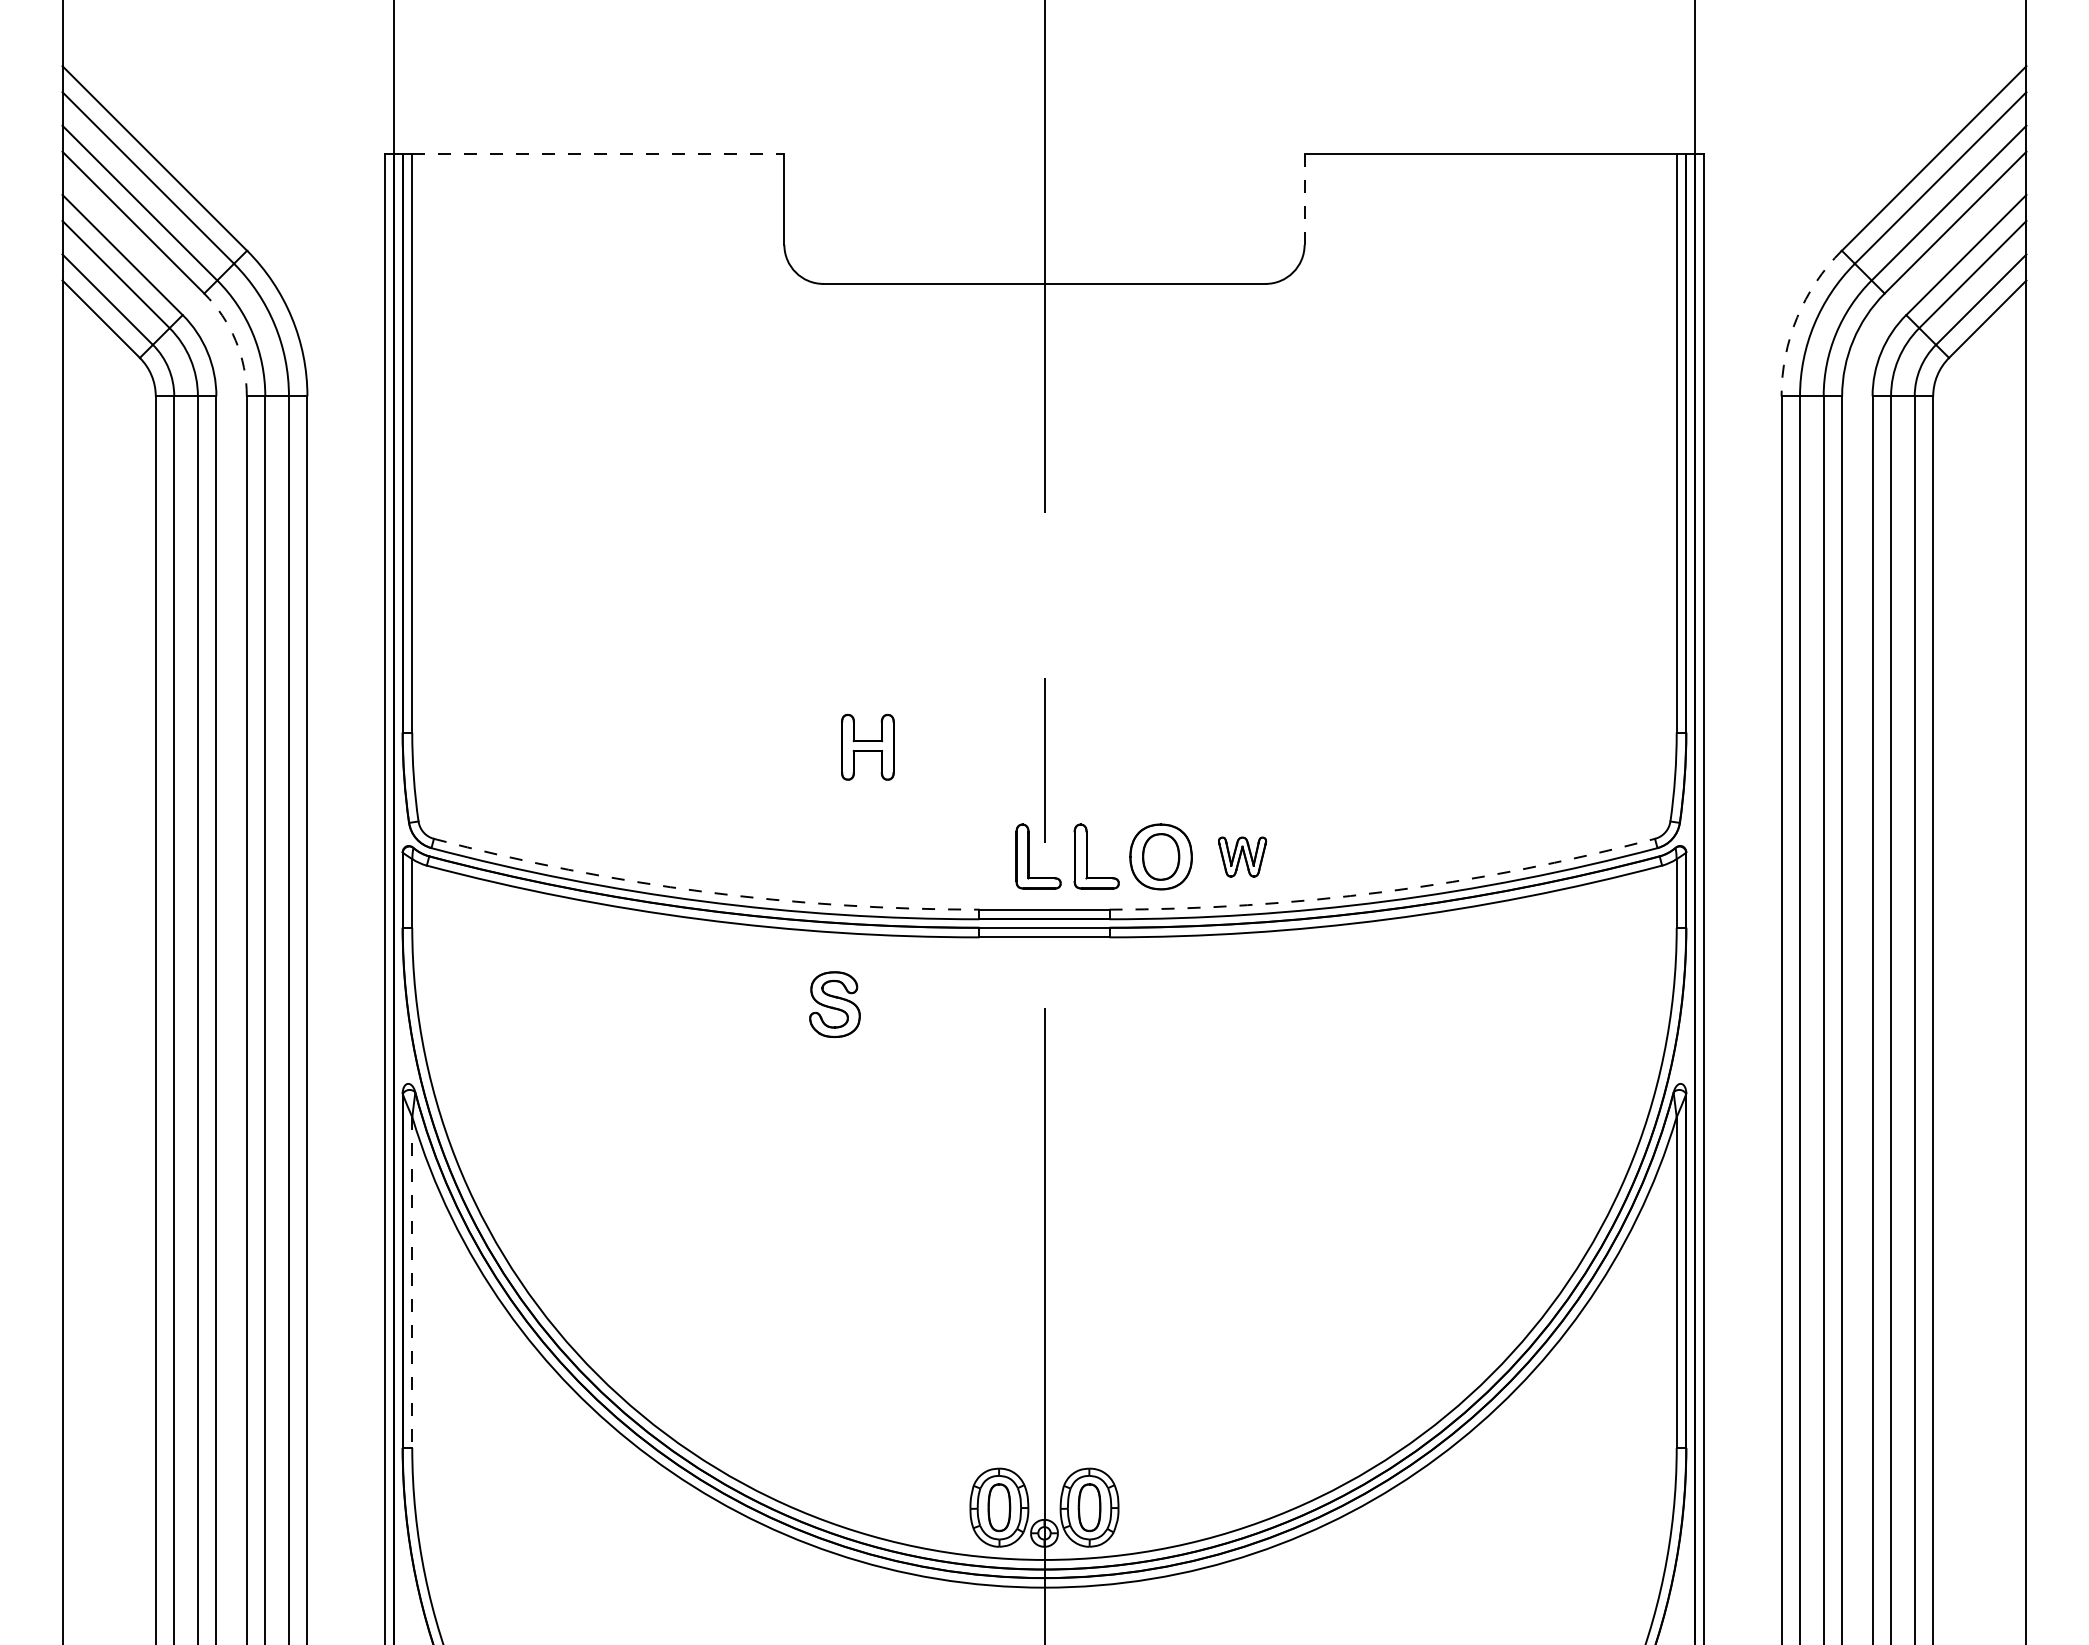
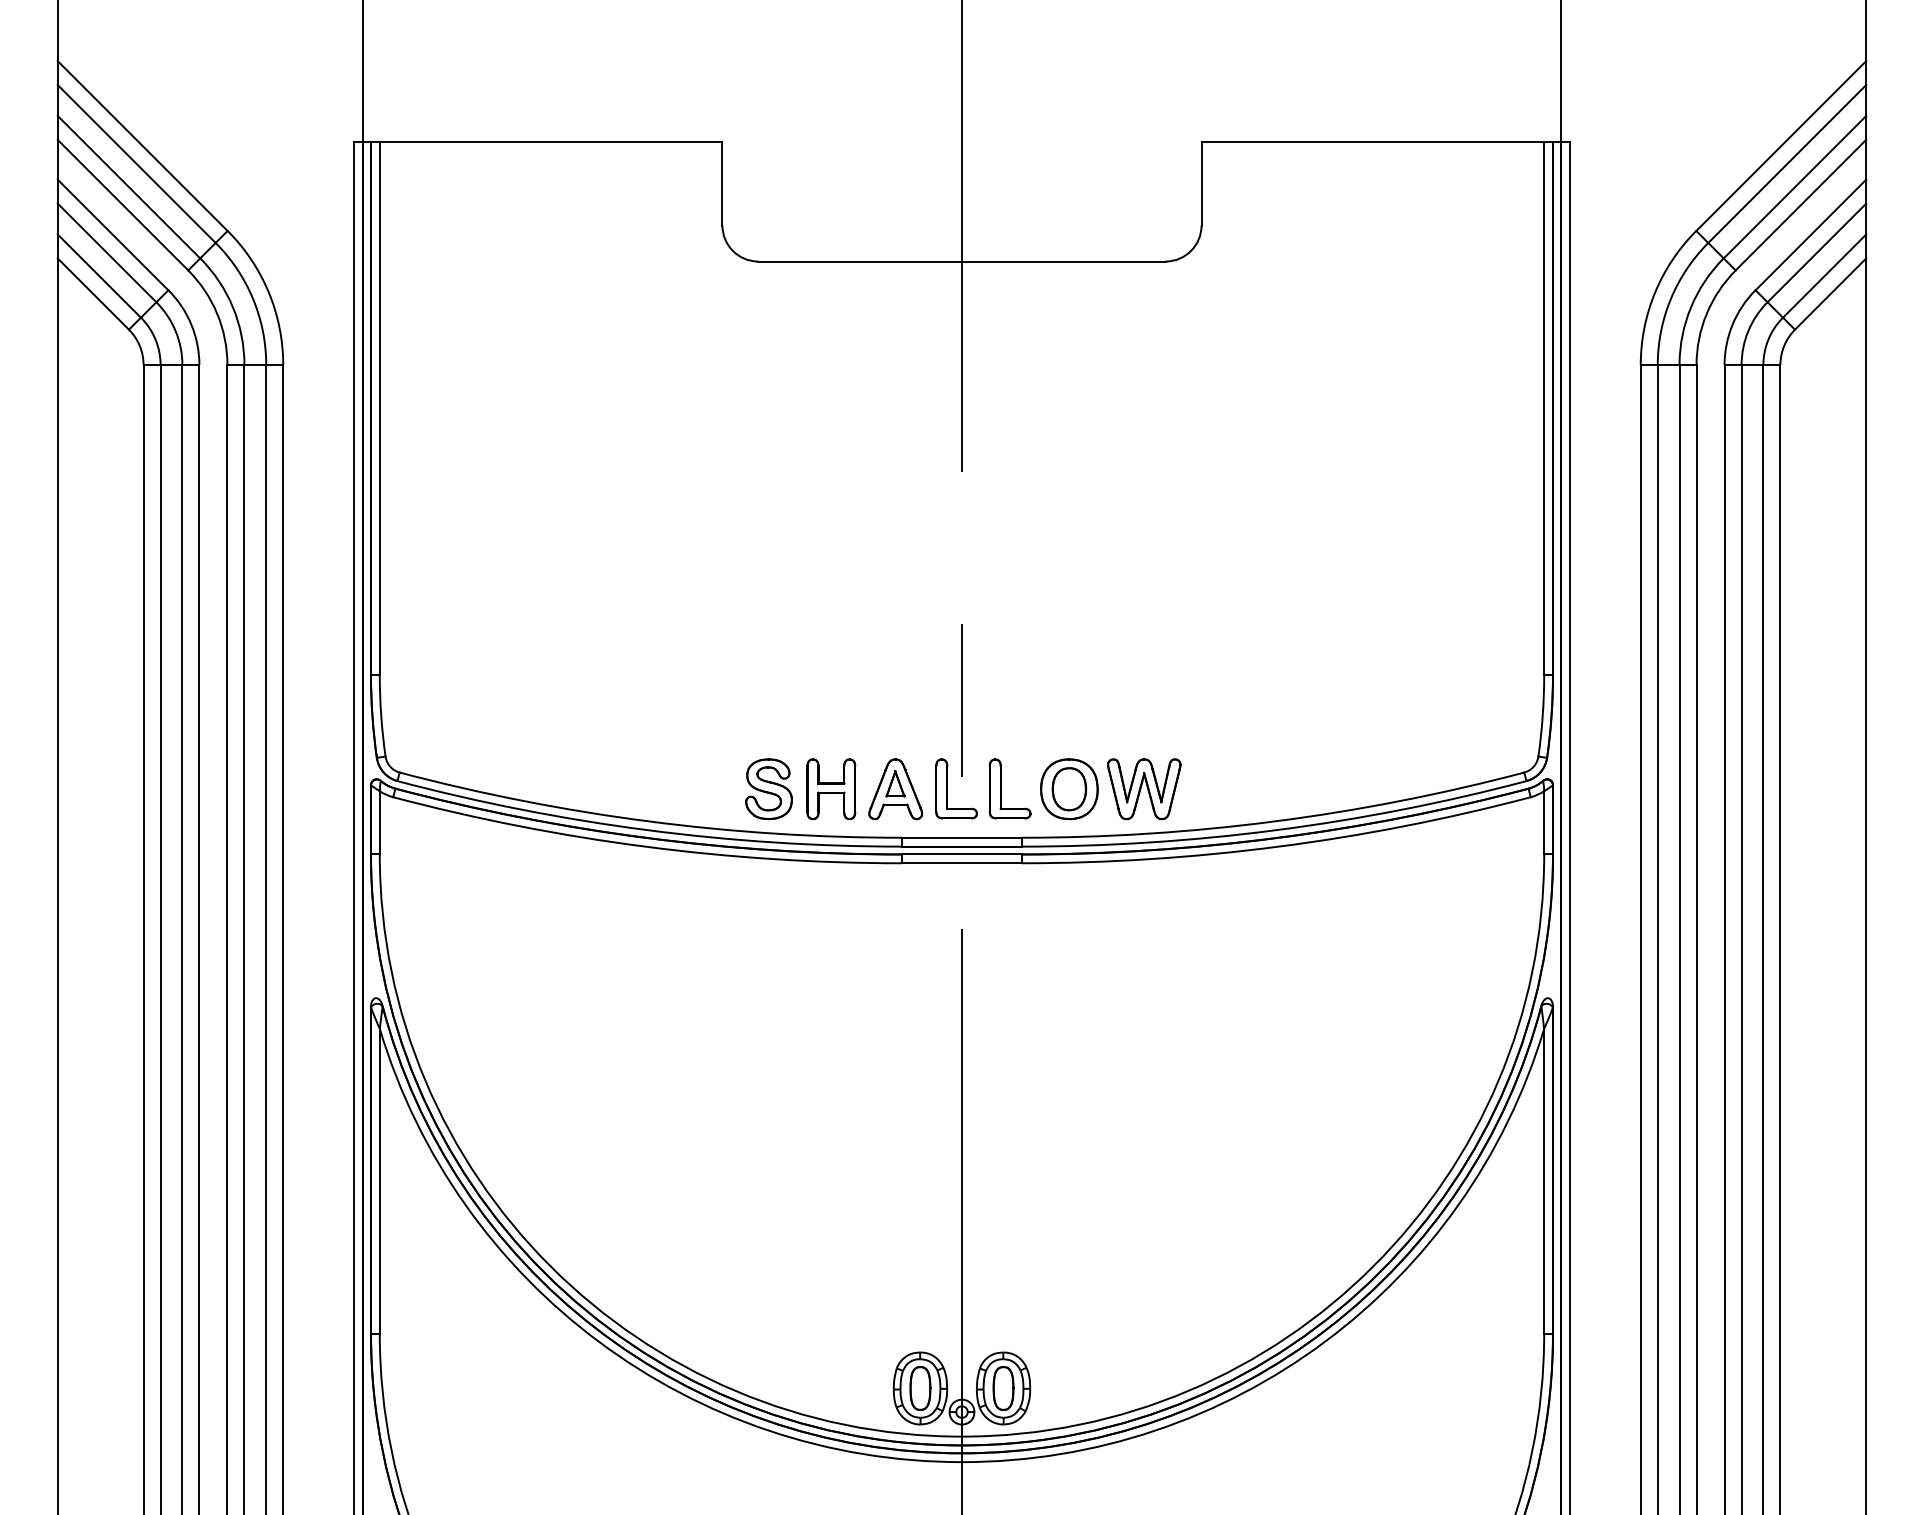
line: (598, 153) -> (551, 141), dashed -> solid
line: (1304, 199) -> (1201, 183), dashed -> solid
arc: (1797, 317) -> (1655, 292), dashed -> solid
arc: (236, 340) -> (217, 313), dashed -> solid
part: (868, 747) -> (831, 789), moved
part: (972, 857) -> (895, 789), added
part: (1242, 857) -> (1144, 789), size x1.67
arc: (704, 891) -> (648, 821), dashed -> solid
arc: (1384, 891) -> (1275, 821), dashed -> solid
part: (834, 1004) -> (768, 789), moved
line: (411, 1282) -> (379, 1181), dashed -> solid

